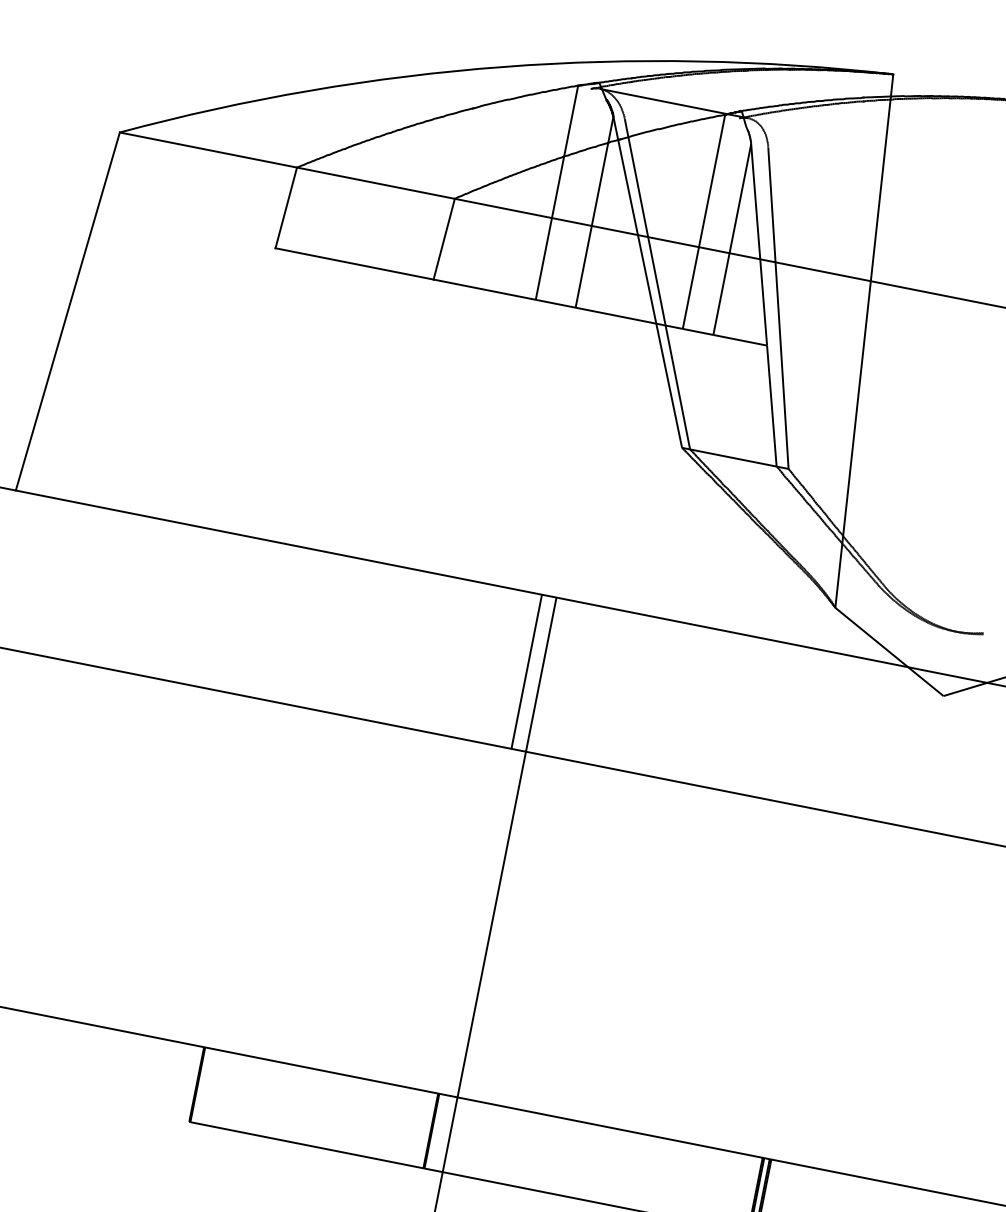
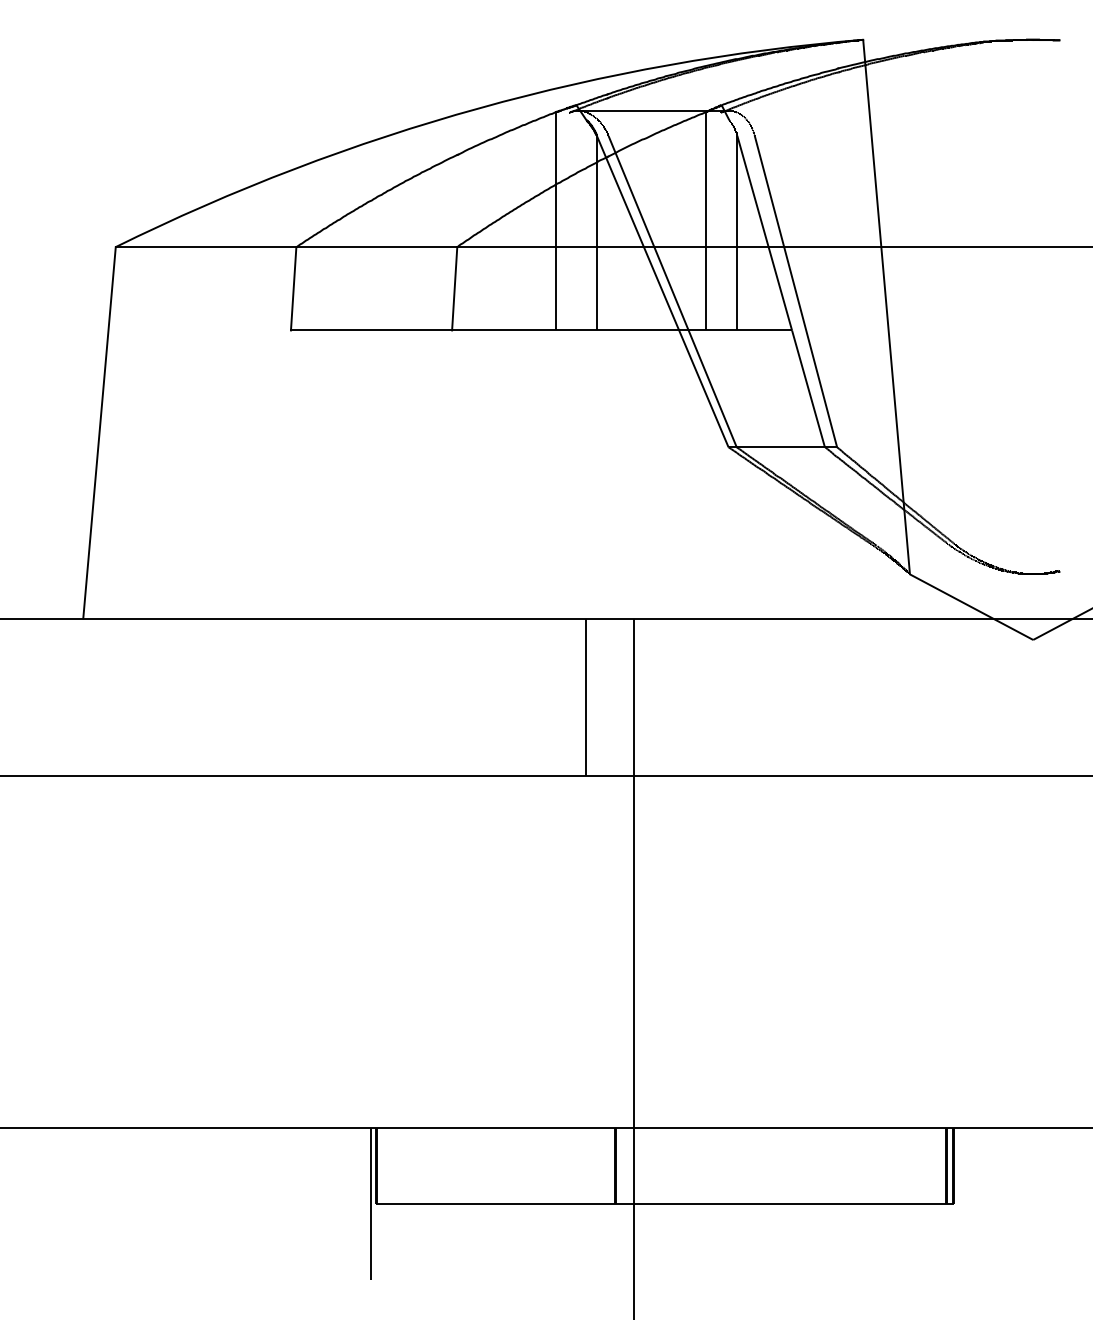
line: (526, 671) -> (585, 696), moved
line: (184, 1121) -> (371, 1204), added

